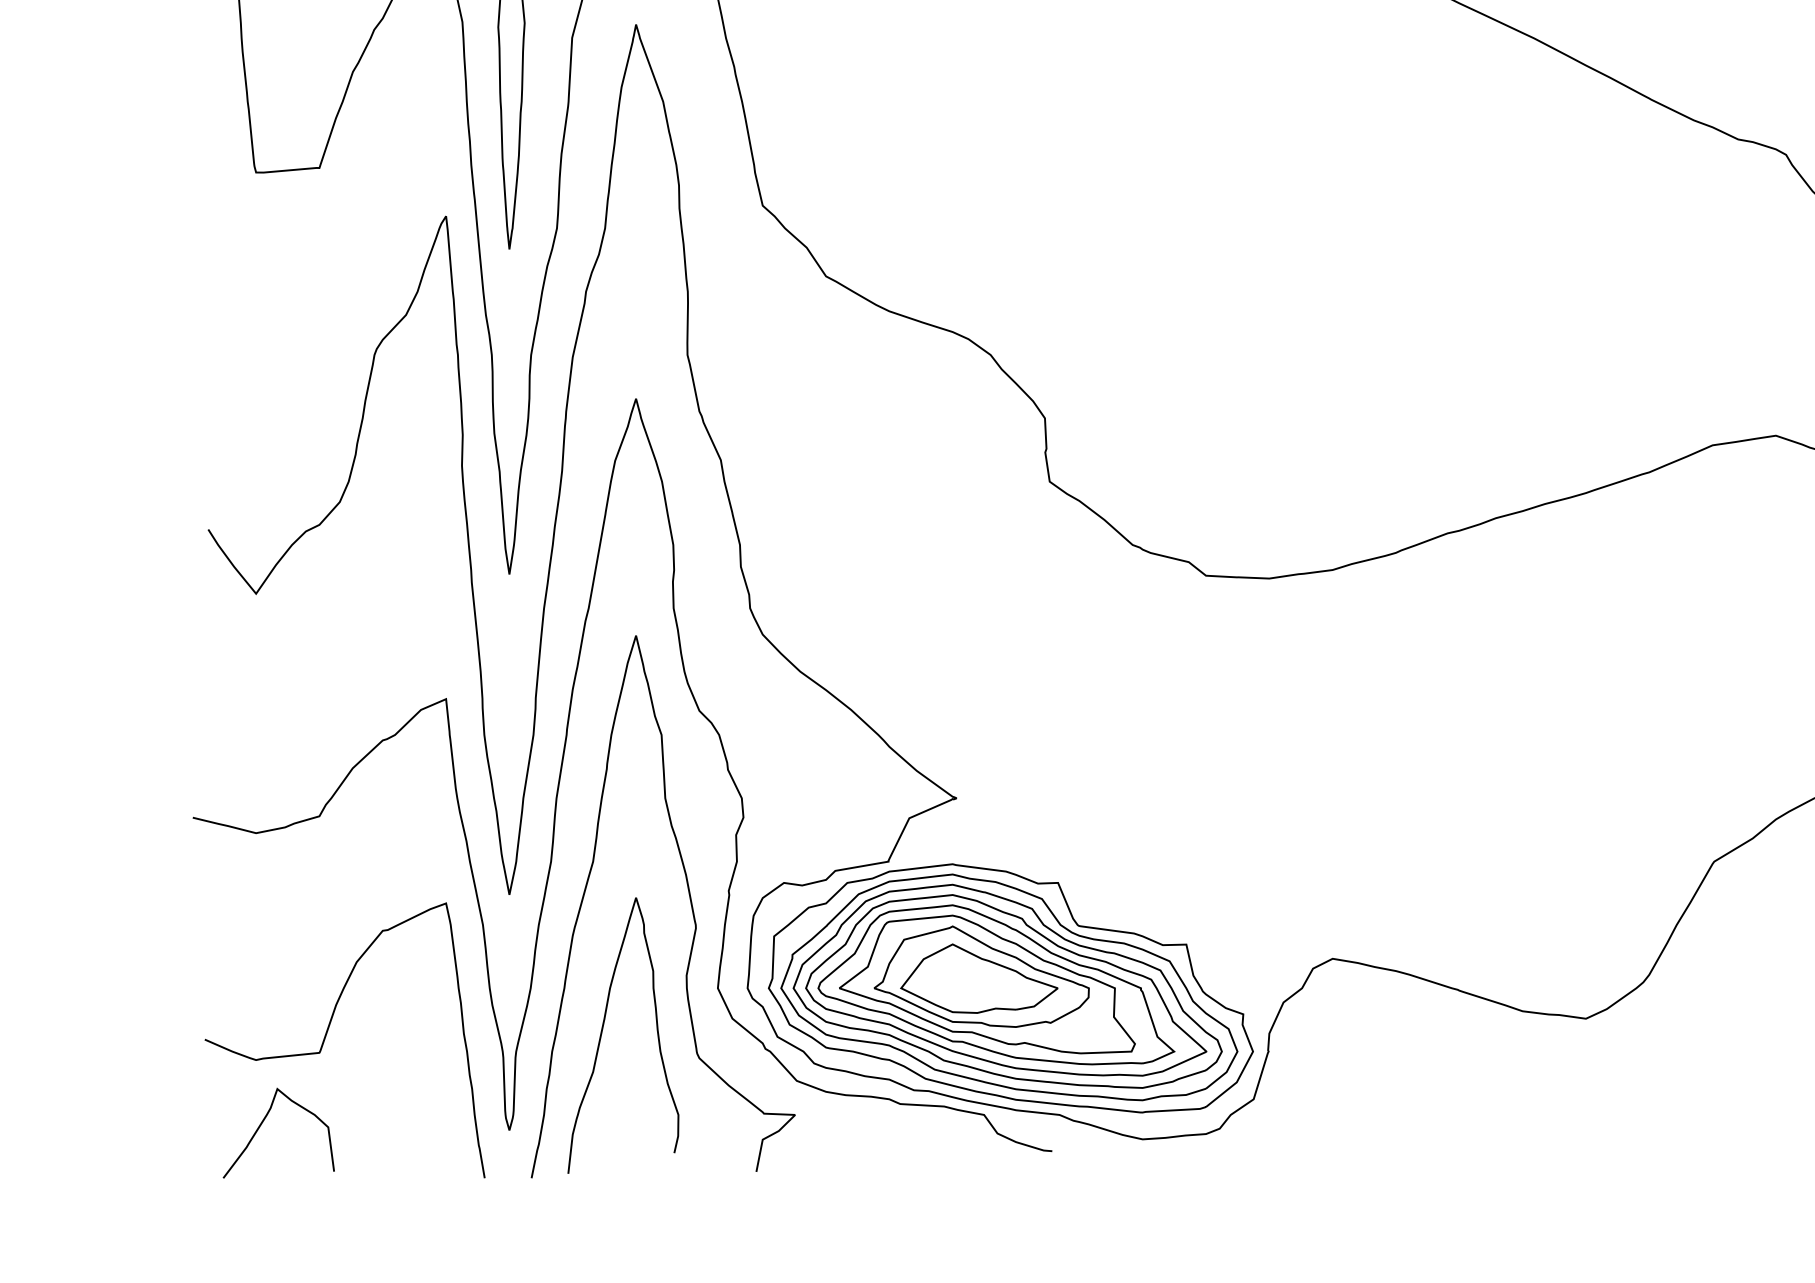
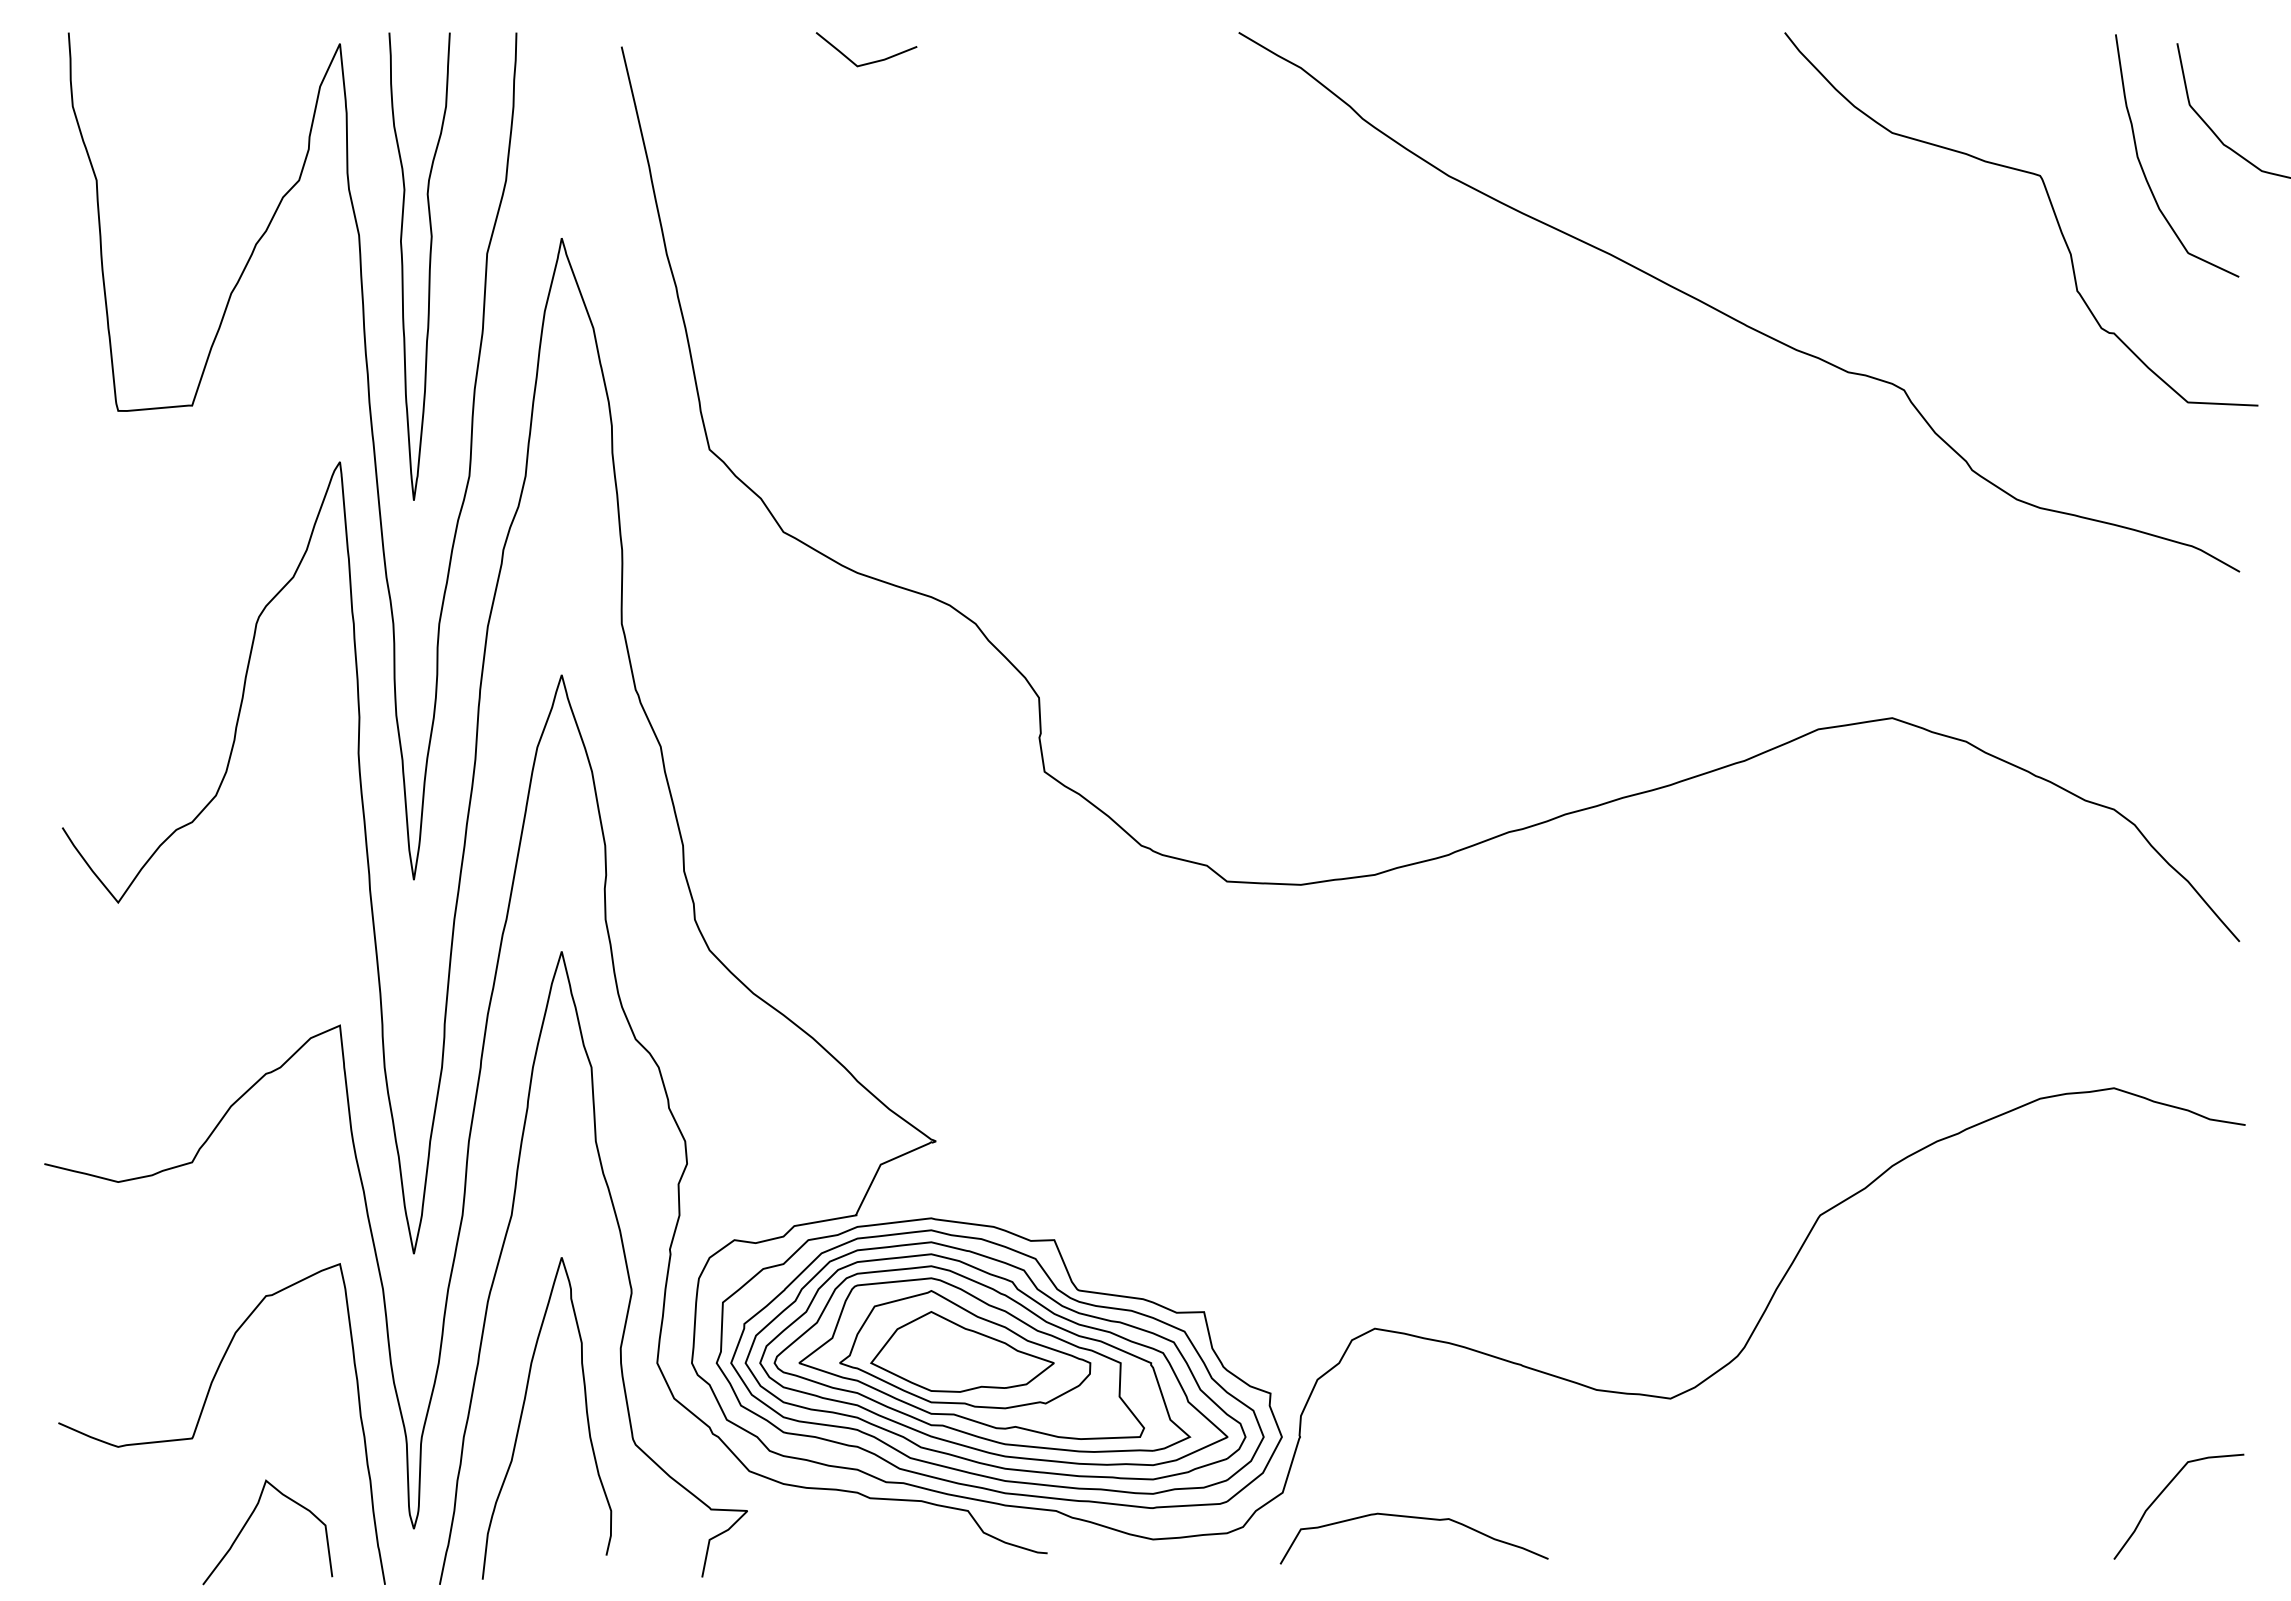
curve: (1365, 1121) -> (1413, 1518), added
curve: (262, 1123) -> (248, 1521), moved

